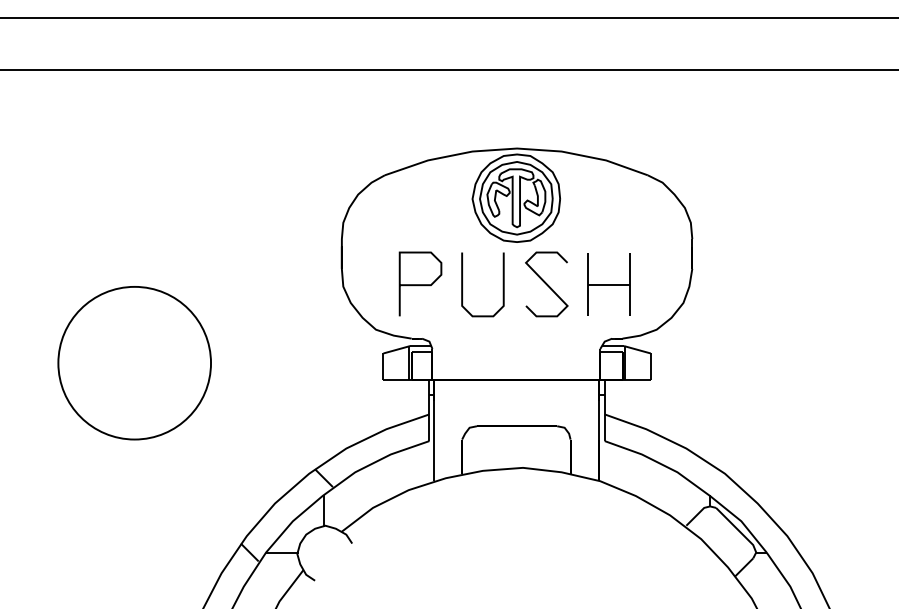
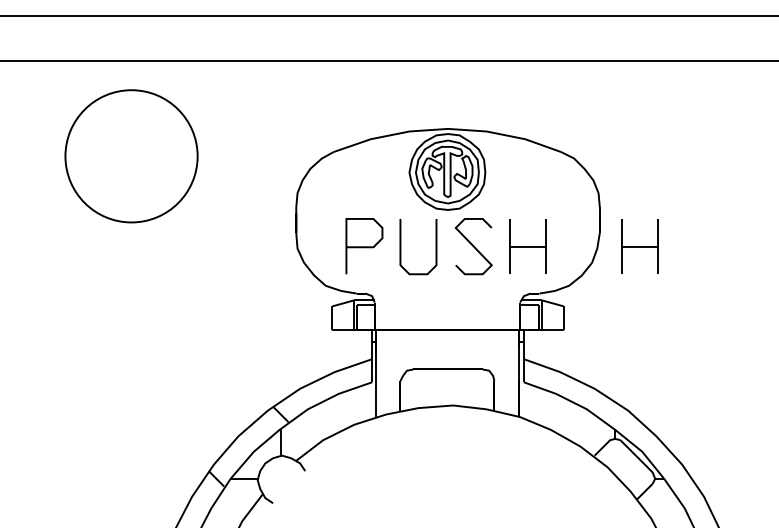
part: (738, 284) -> (639, 246), added
part: (134, 363) -> (131, 156), moved

